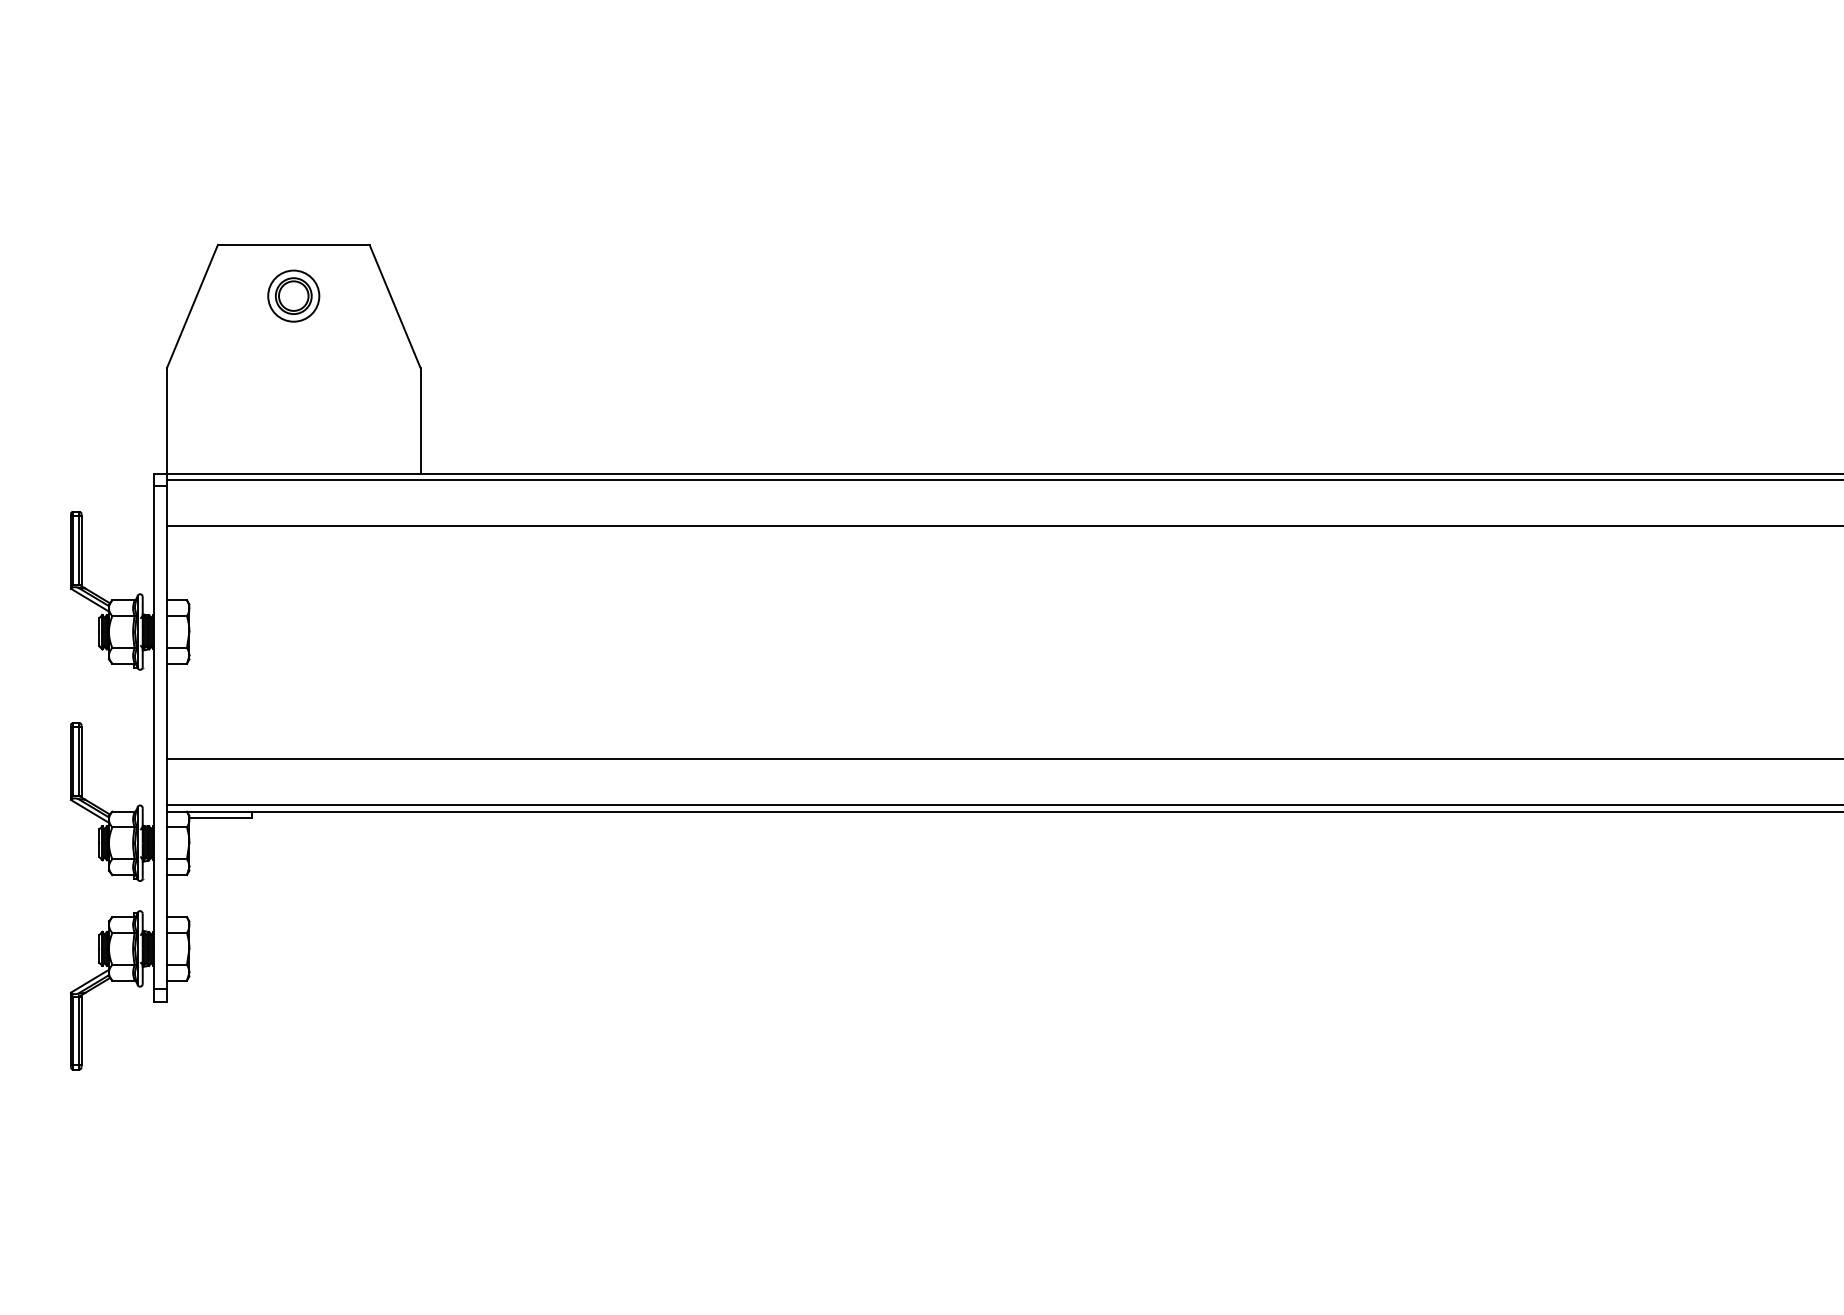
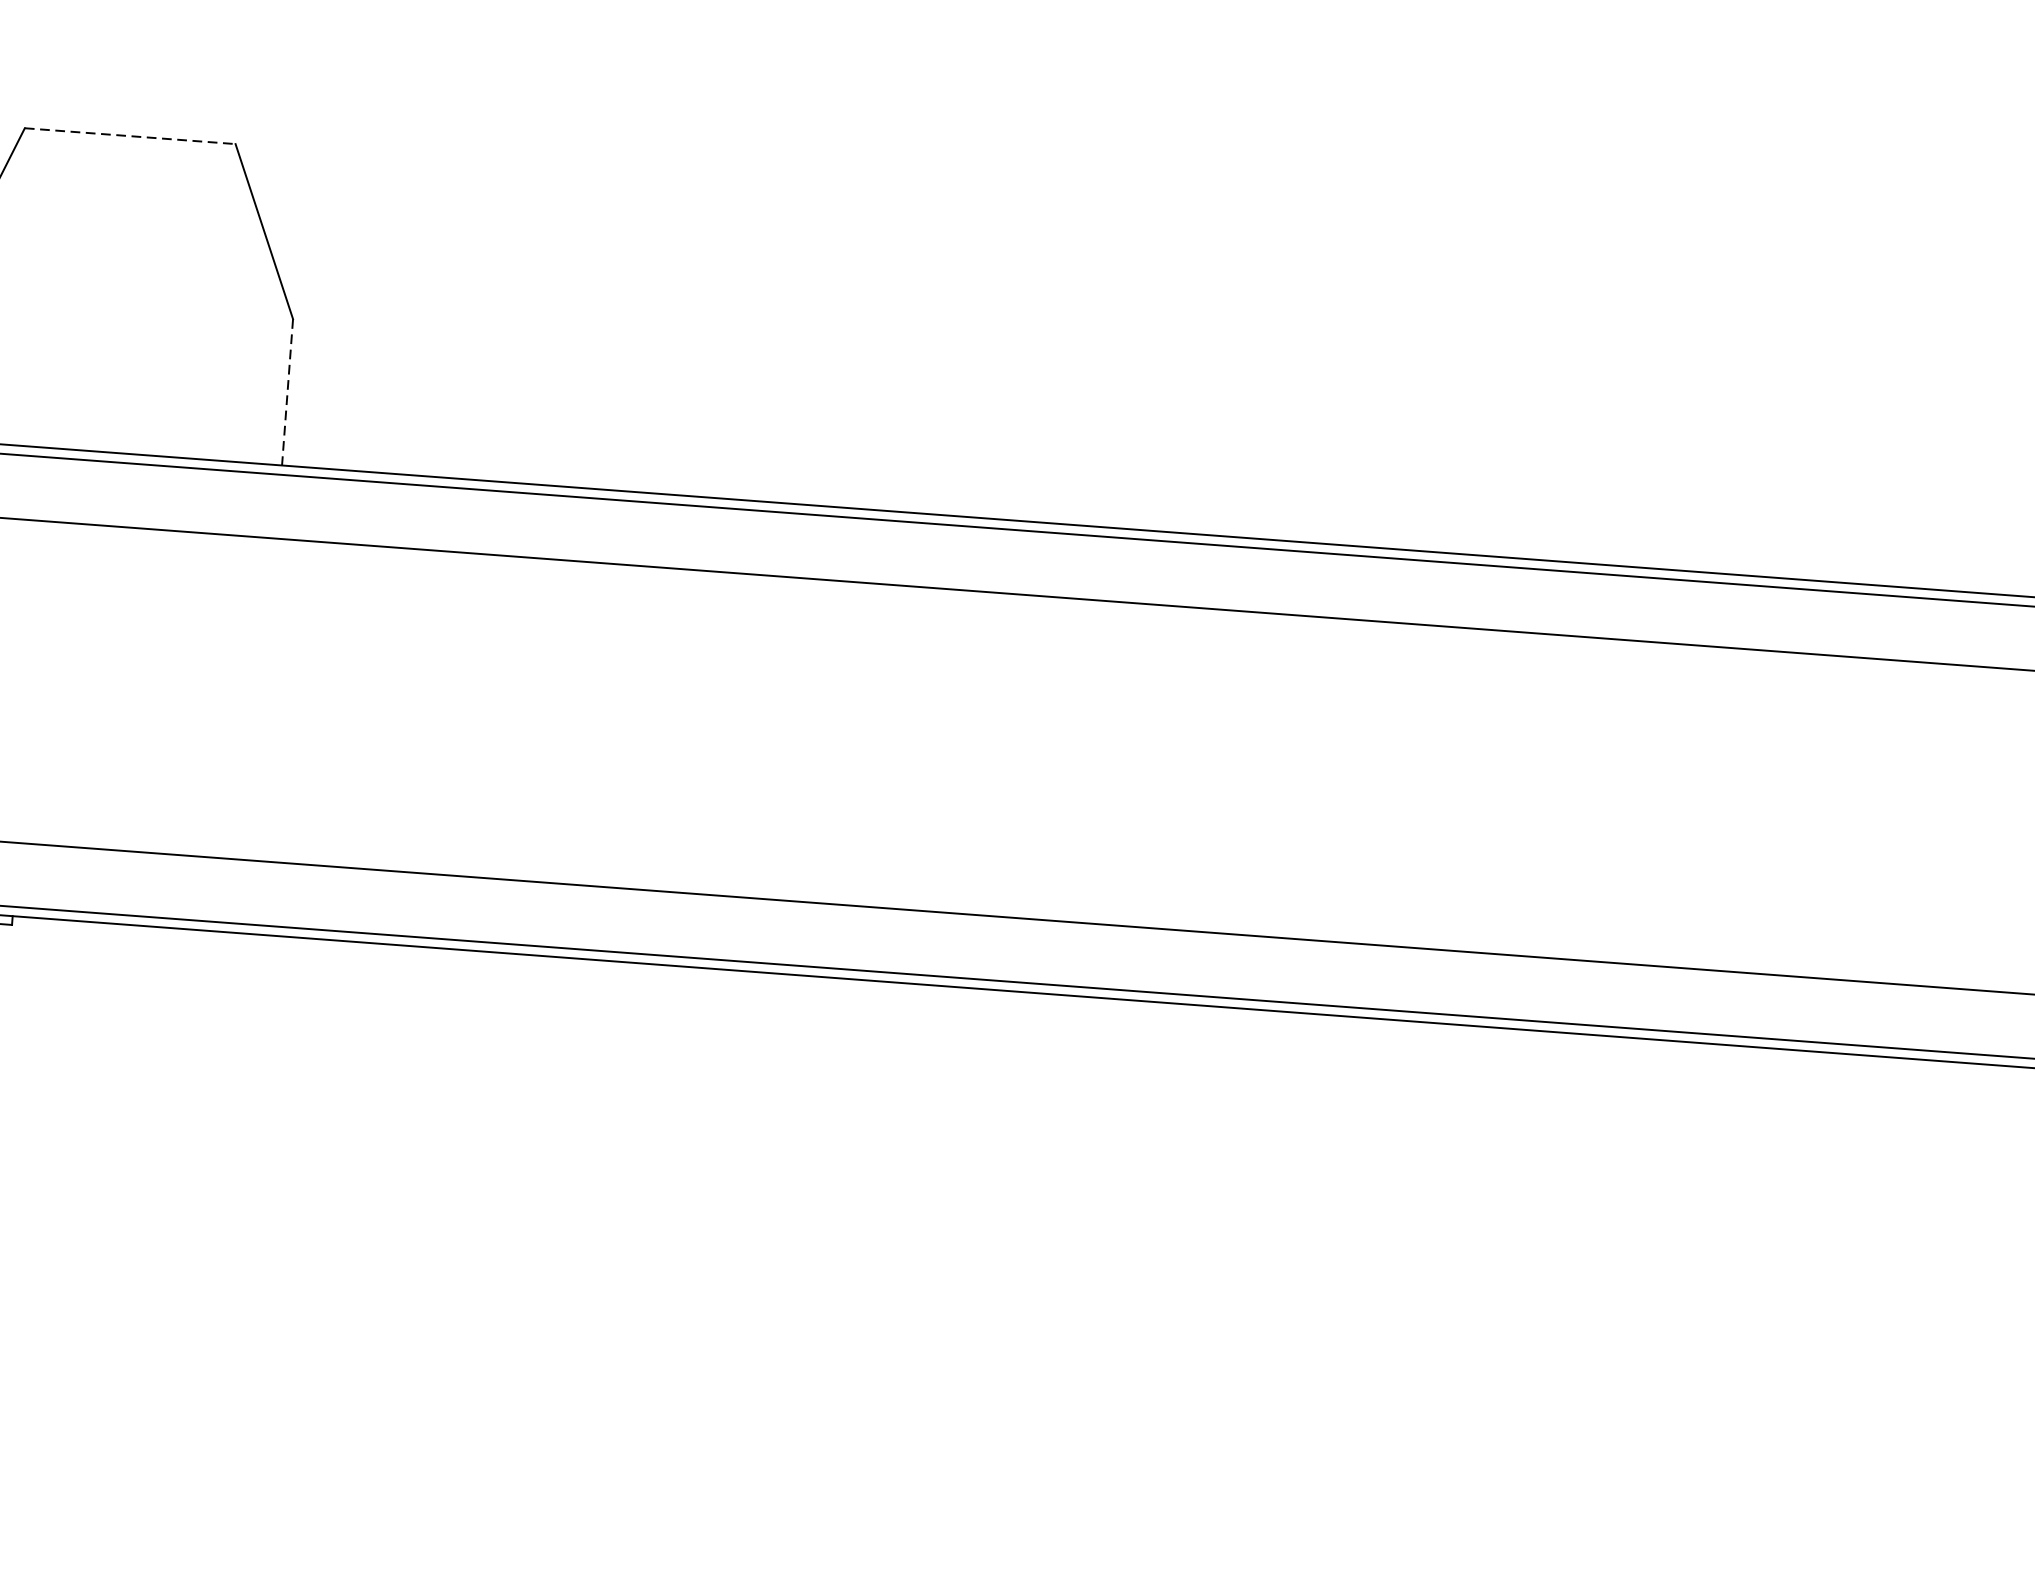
line: (294, 245) -> (131, 136), solid -> dashed
part: (293, 295) -> (124, 205), removed
line: (420, 420) -> (287, 391), solid -> dashed

